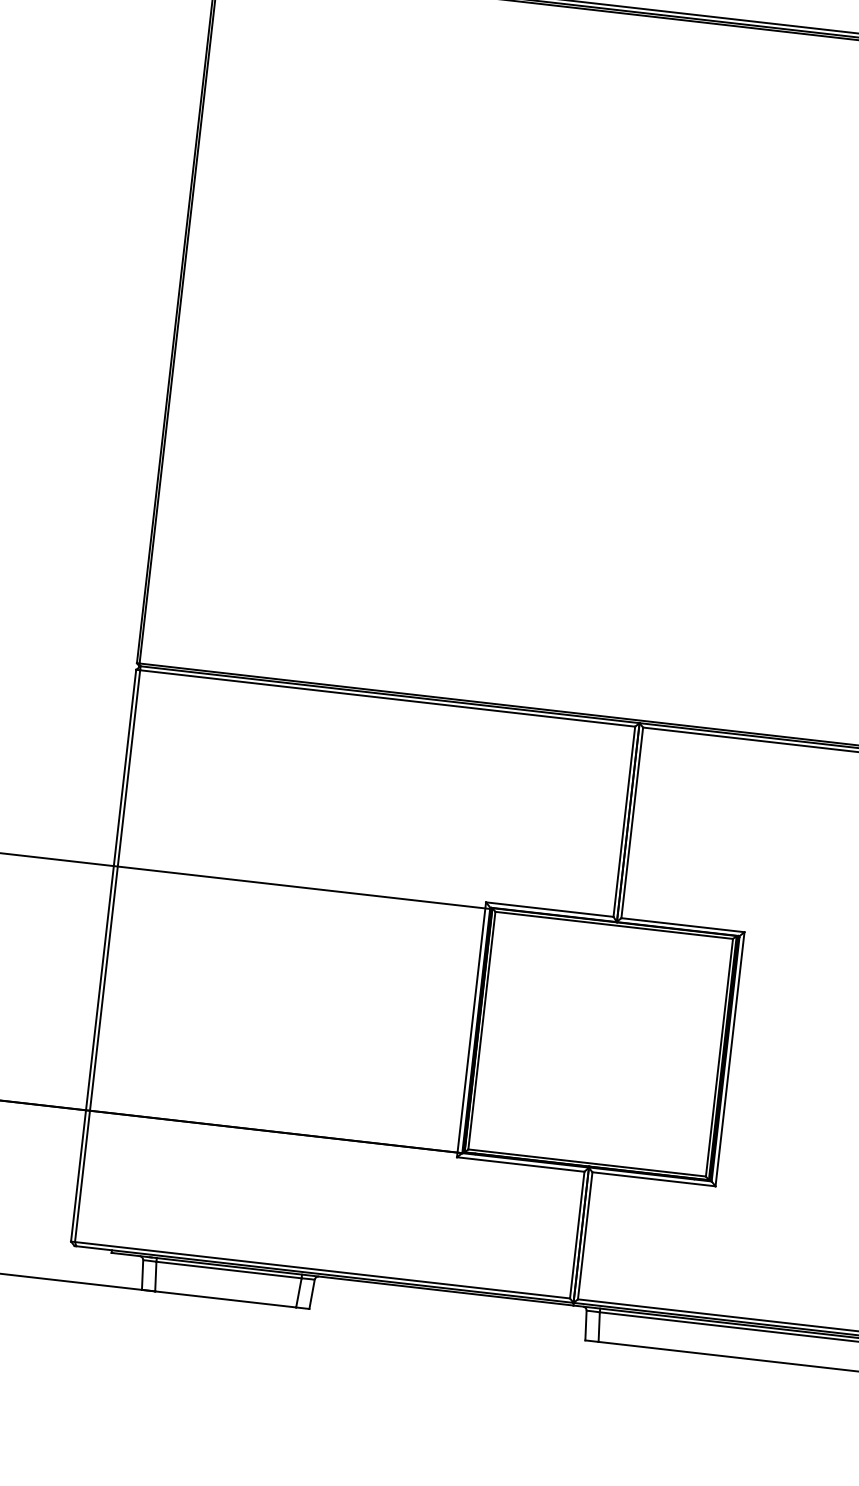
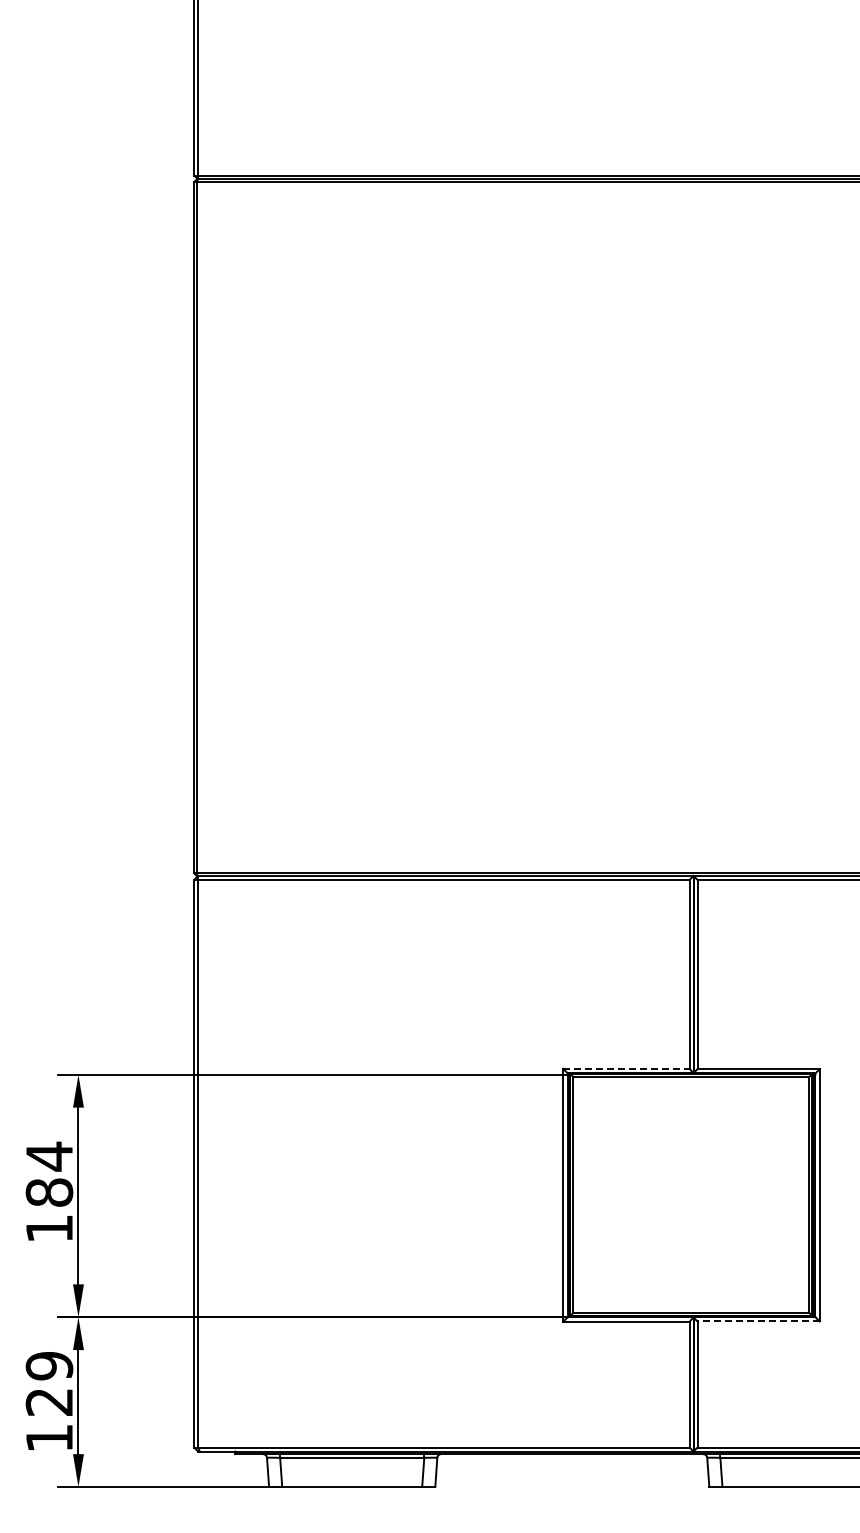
line: (549, 909) -> (626, 1068), solid -> dashed
line: (653, 1179) -> (758, 1321), solid -> dashed

